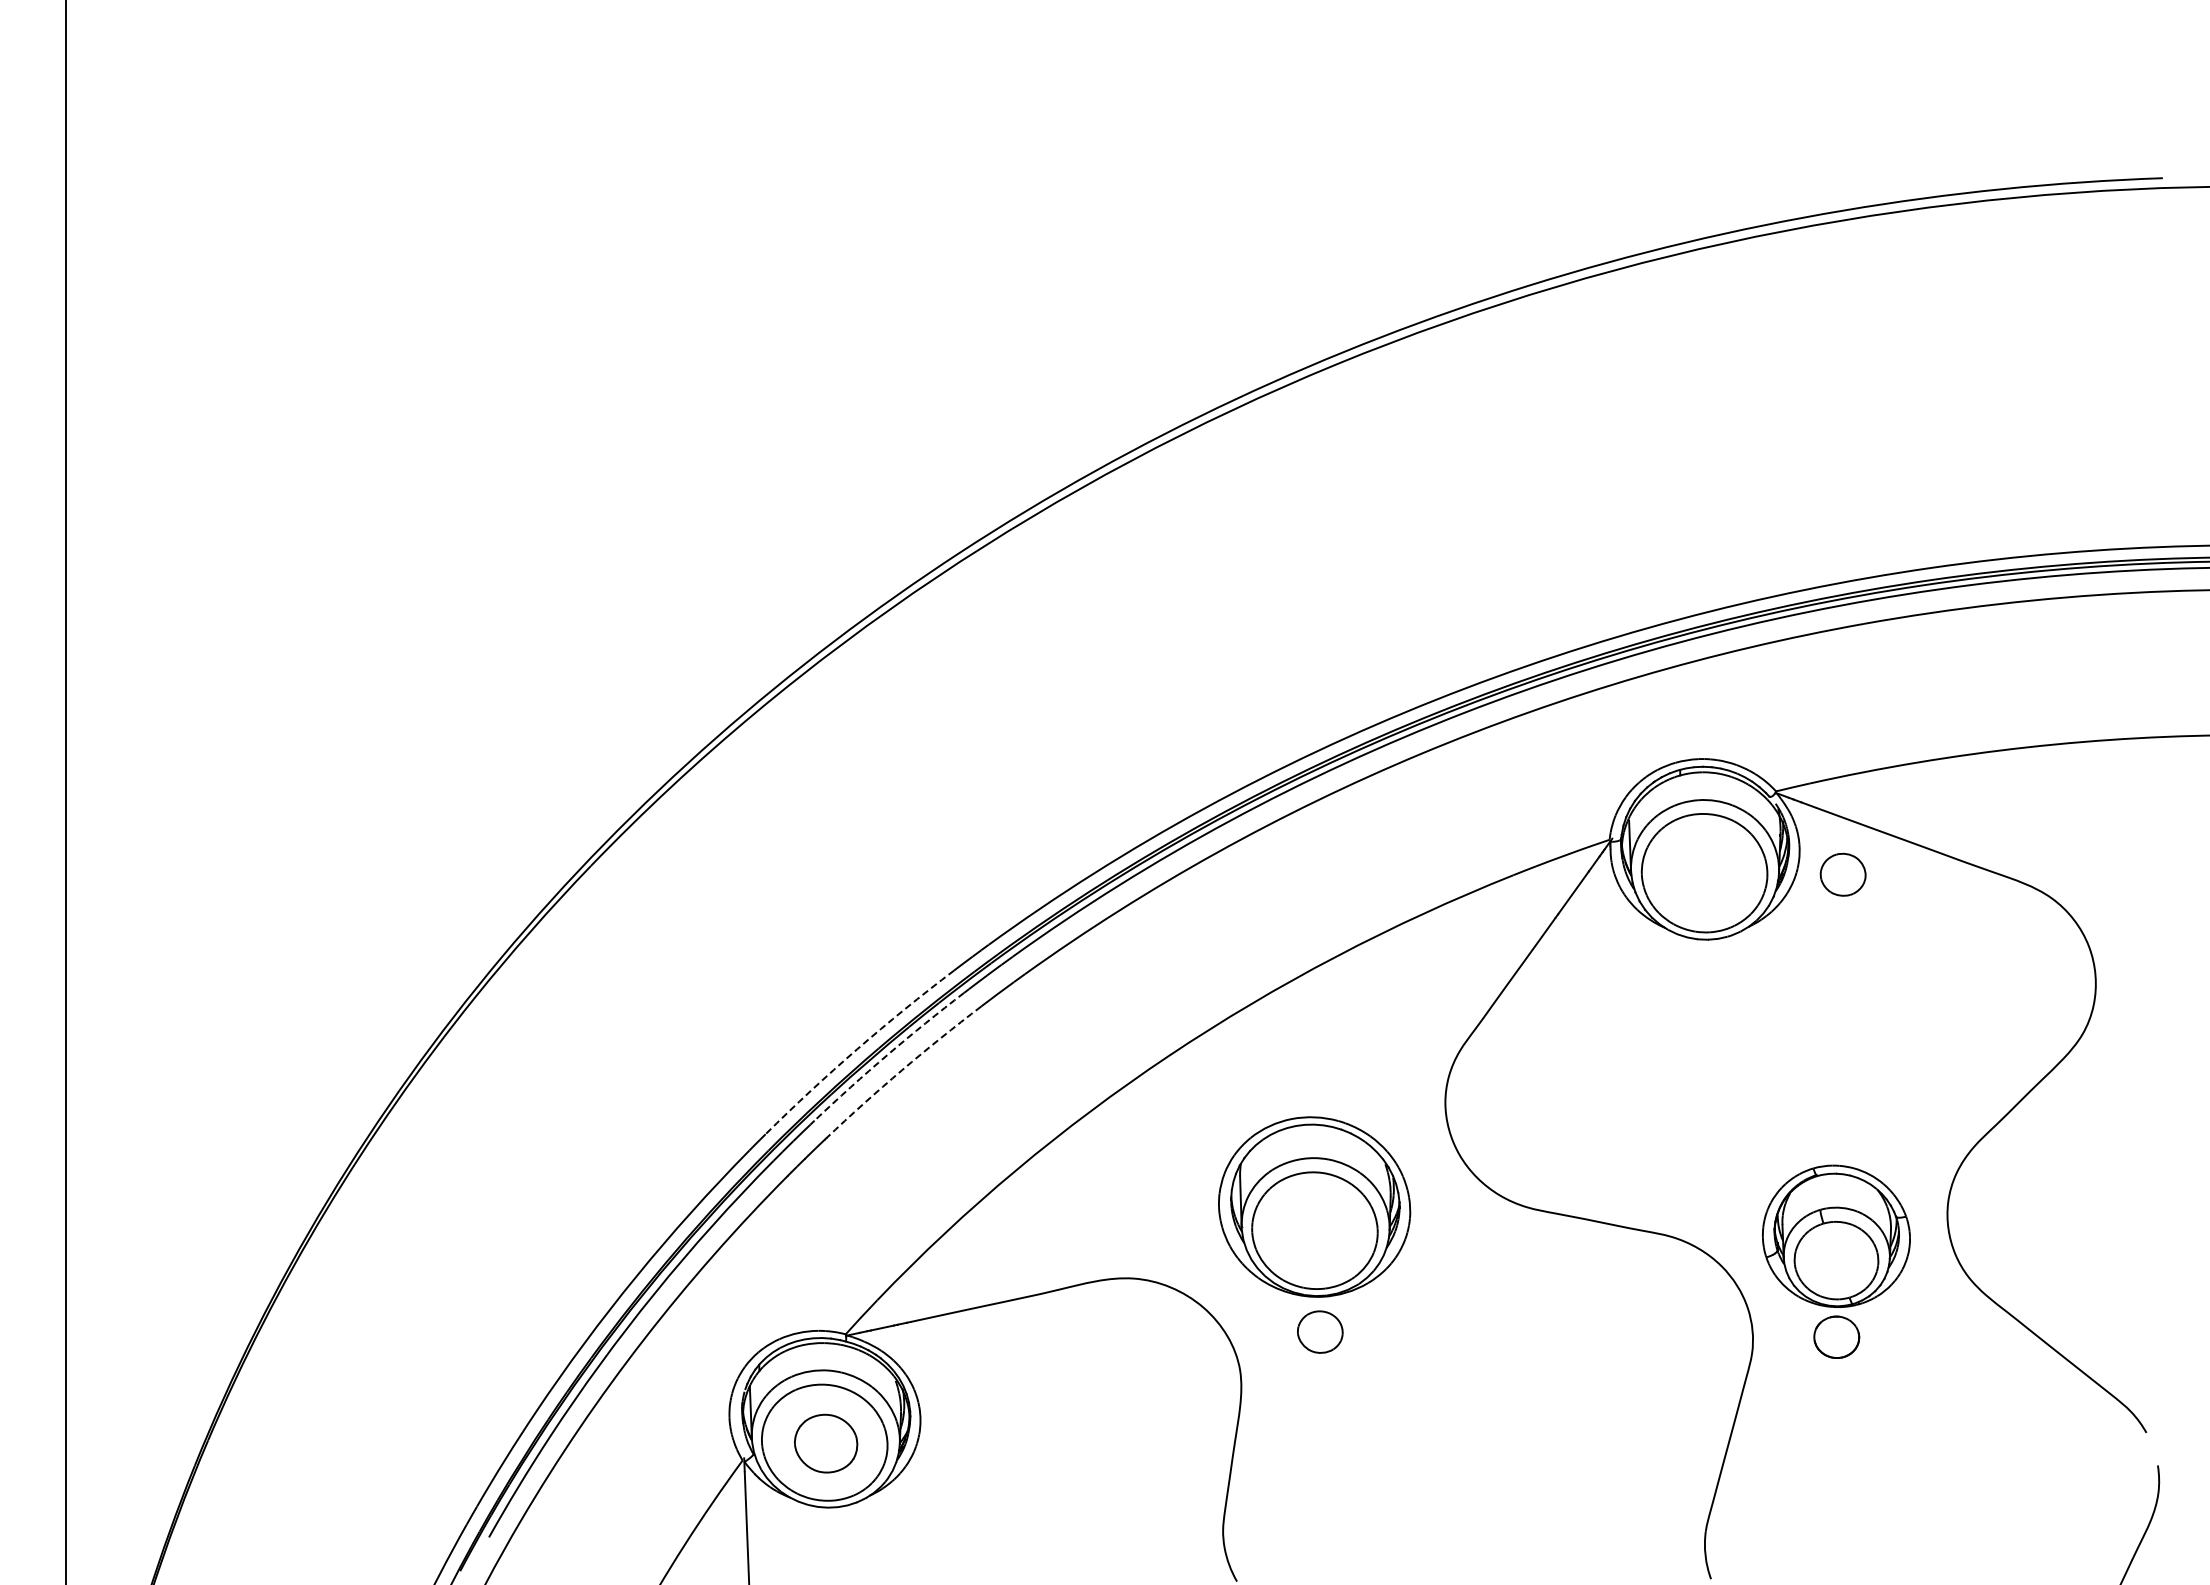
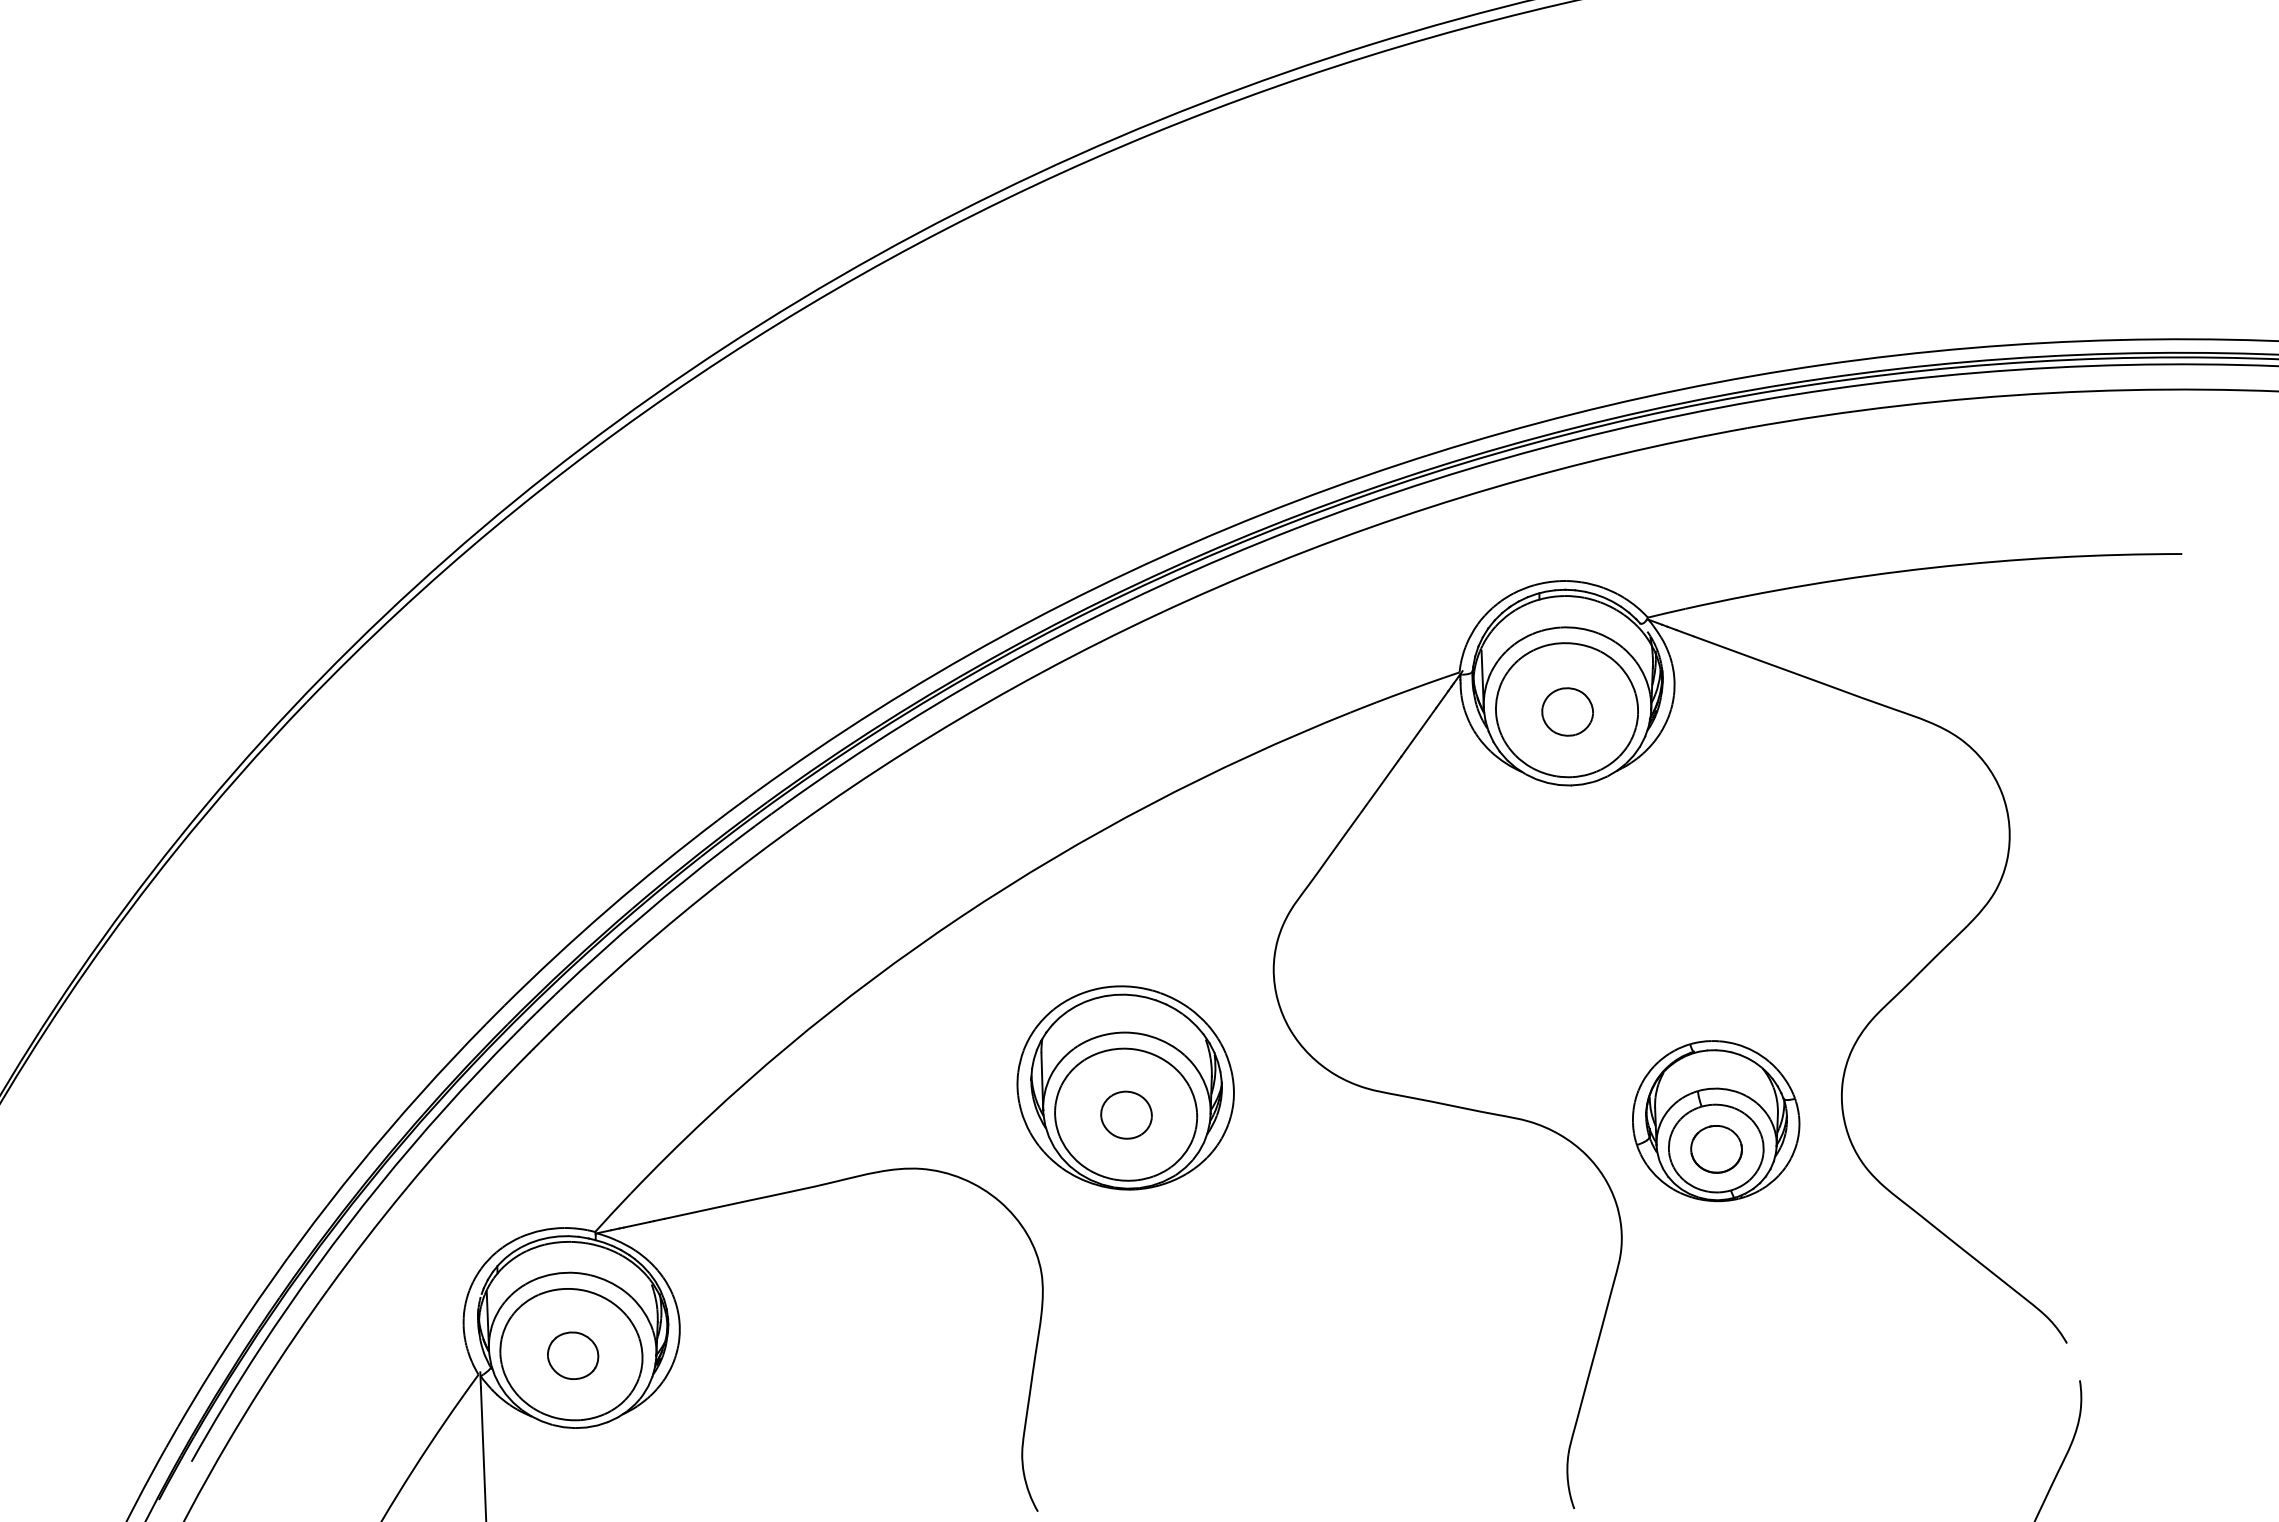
part: (1842, 874) -> (1566, 711), moved
arc: (857, 1049) -> (608, 909), dashed -> solid
arc: (887, 1054) -> (642, 915), dashed -> solid
arc: (902, 1070) -> (659, 933), dashed -> solid
part: (1320, 1331) -> (1126, 1114), moved
part: (1836, 1336) -> (1716, 1148), moved
part: (826, 1443) -> (573, 1355), size x0.71

